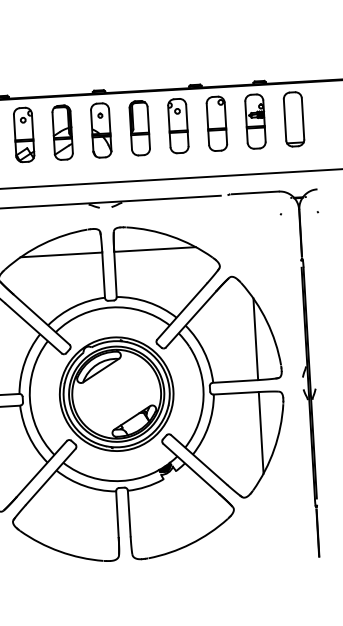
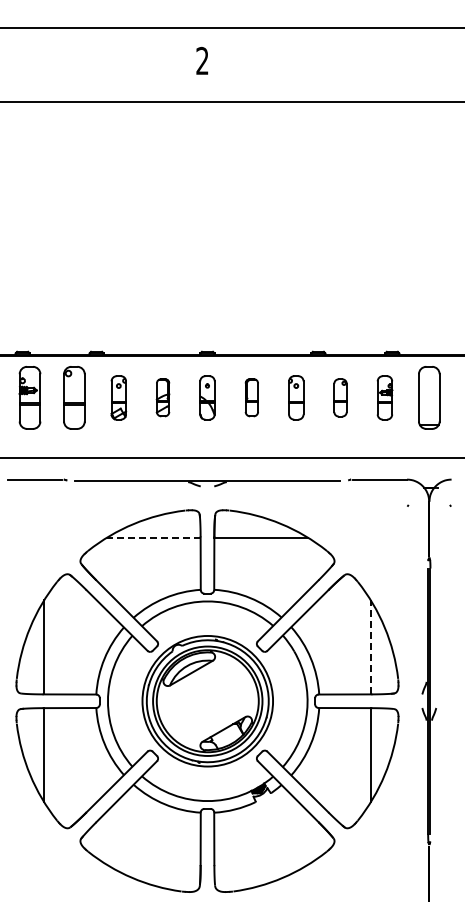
part: (255, 121) -> (384, 397), size x0.7
part: (216, 123) -> (340, 397), size x0.6
part: (178, 125) -> (296, 397), size x0.7
part: (139, 127) -> (251, 397), size x0.6
part: (101, 130) -> (207, 397), size x0.7
part: (62, 132) -> (162, 397), size x0.6
part: (23, 134) -> (118, 397), size x0.7
line: (61, 254) -> (153, 537), solid -> dashed
line: (255, 339) -> (370, 647), solid -> dashed

